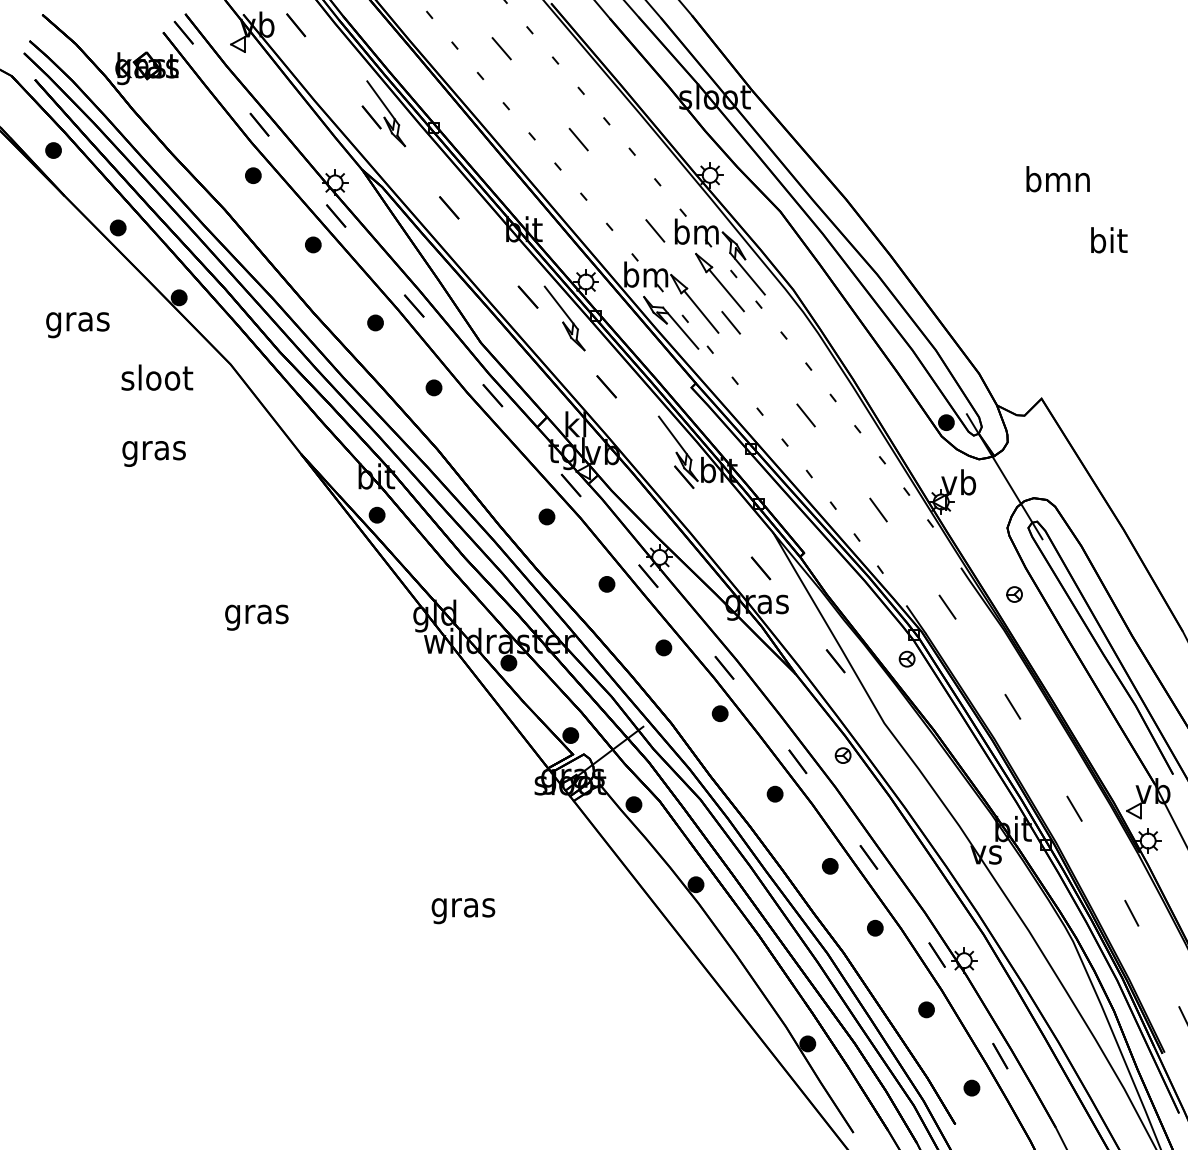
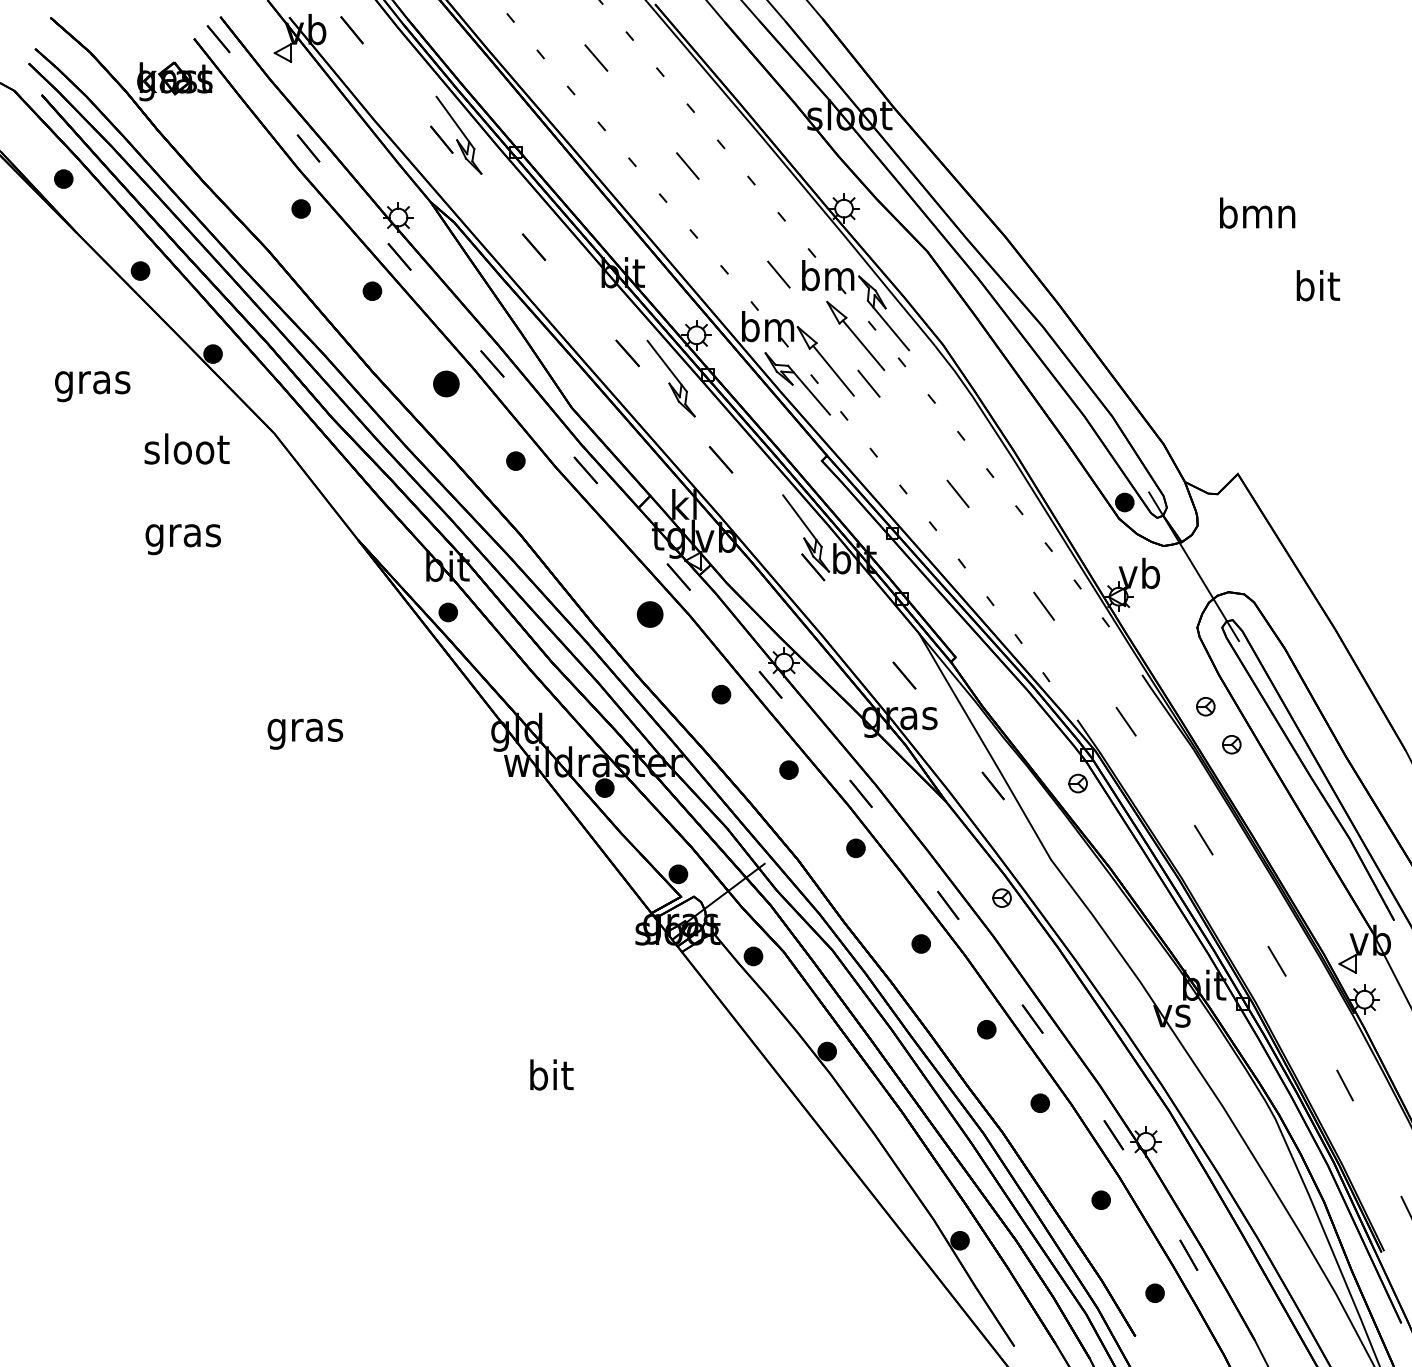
part: (375, 322) -> (446, 383), size x1.4
part: (546, 516) -> (649, 614), size x1.4
part: (1036, 626) -> (1231, 744), added
text: (463, 907) -> (550, 1078), gras -> bit

